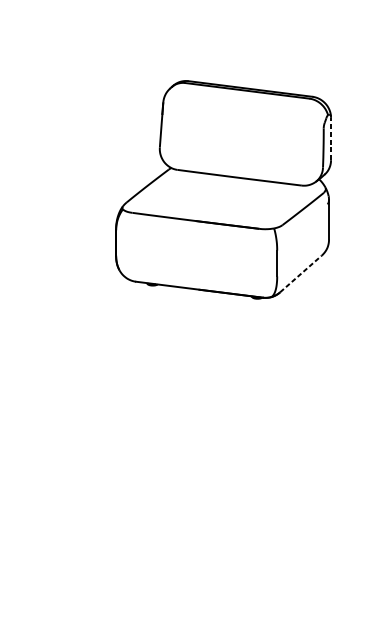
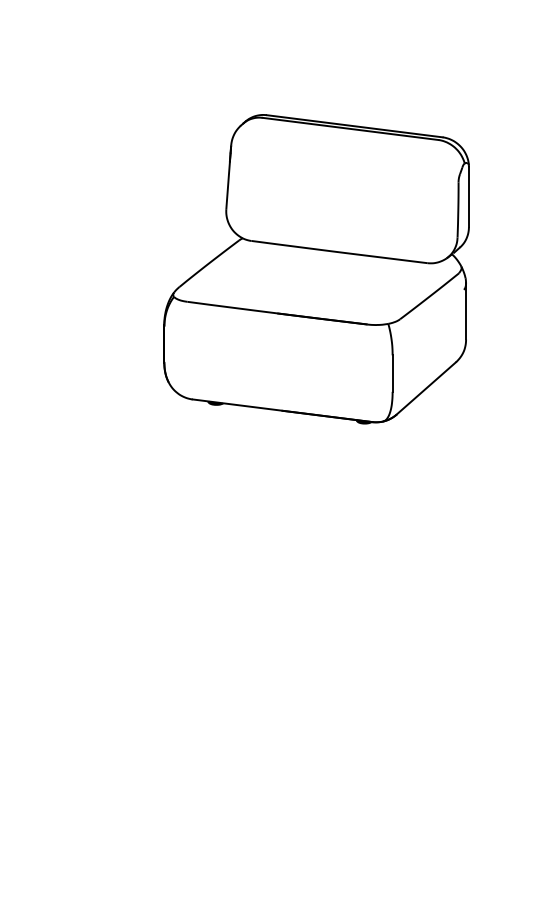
line: (330, 139) -> (468, 197), dashed -> solid
line: (301, 274) -> (426, 388), dashed -> solid

